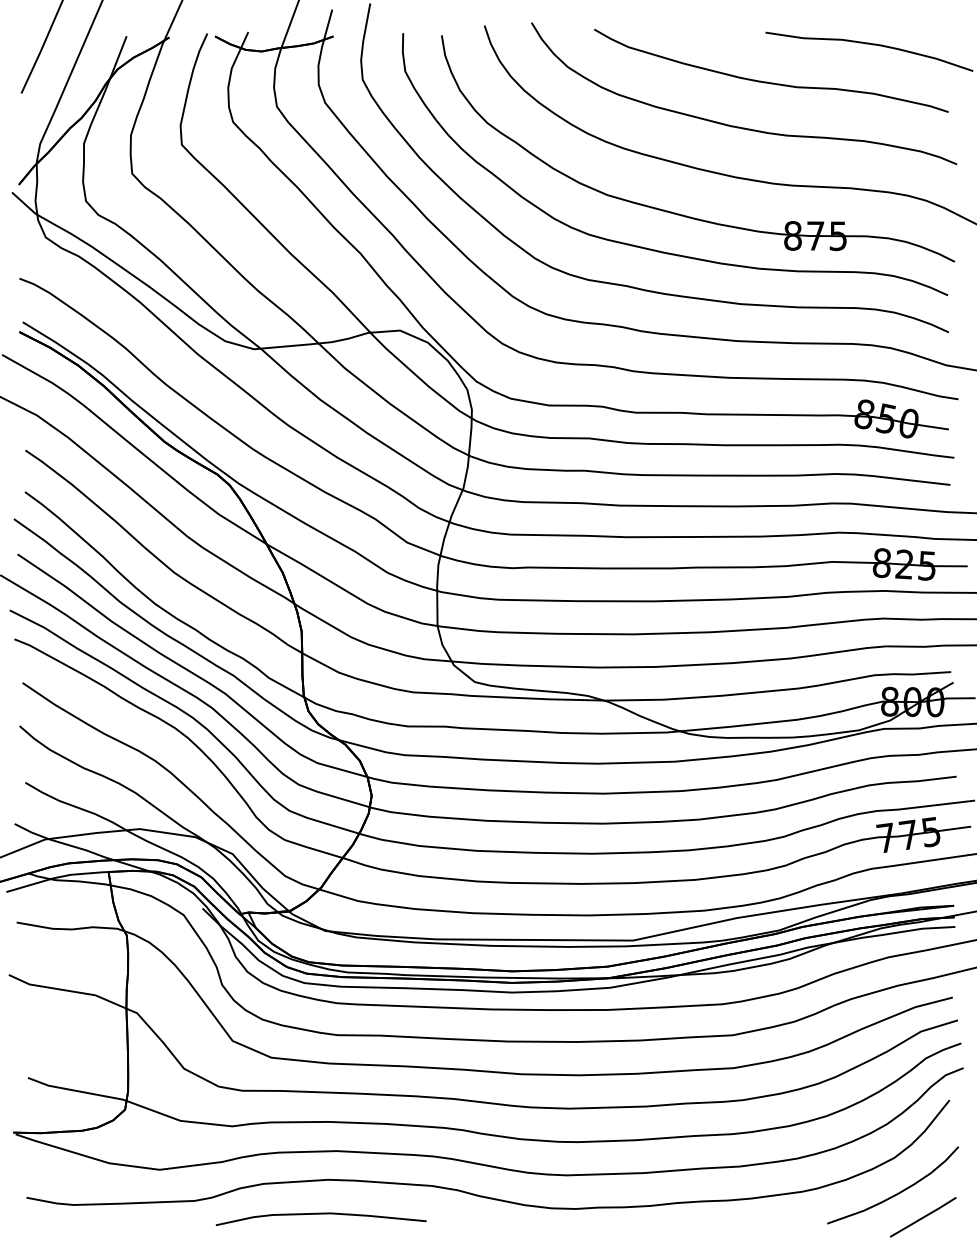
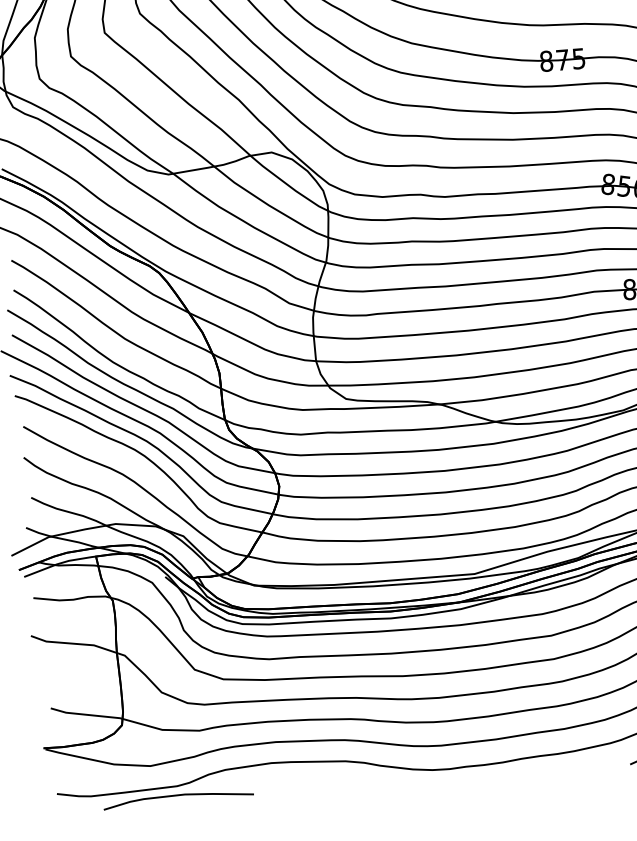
curve: (320, 1214) -> (177, 795), moved

